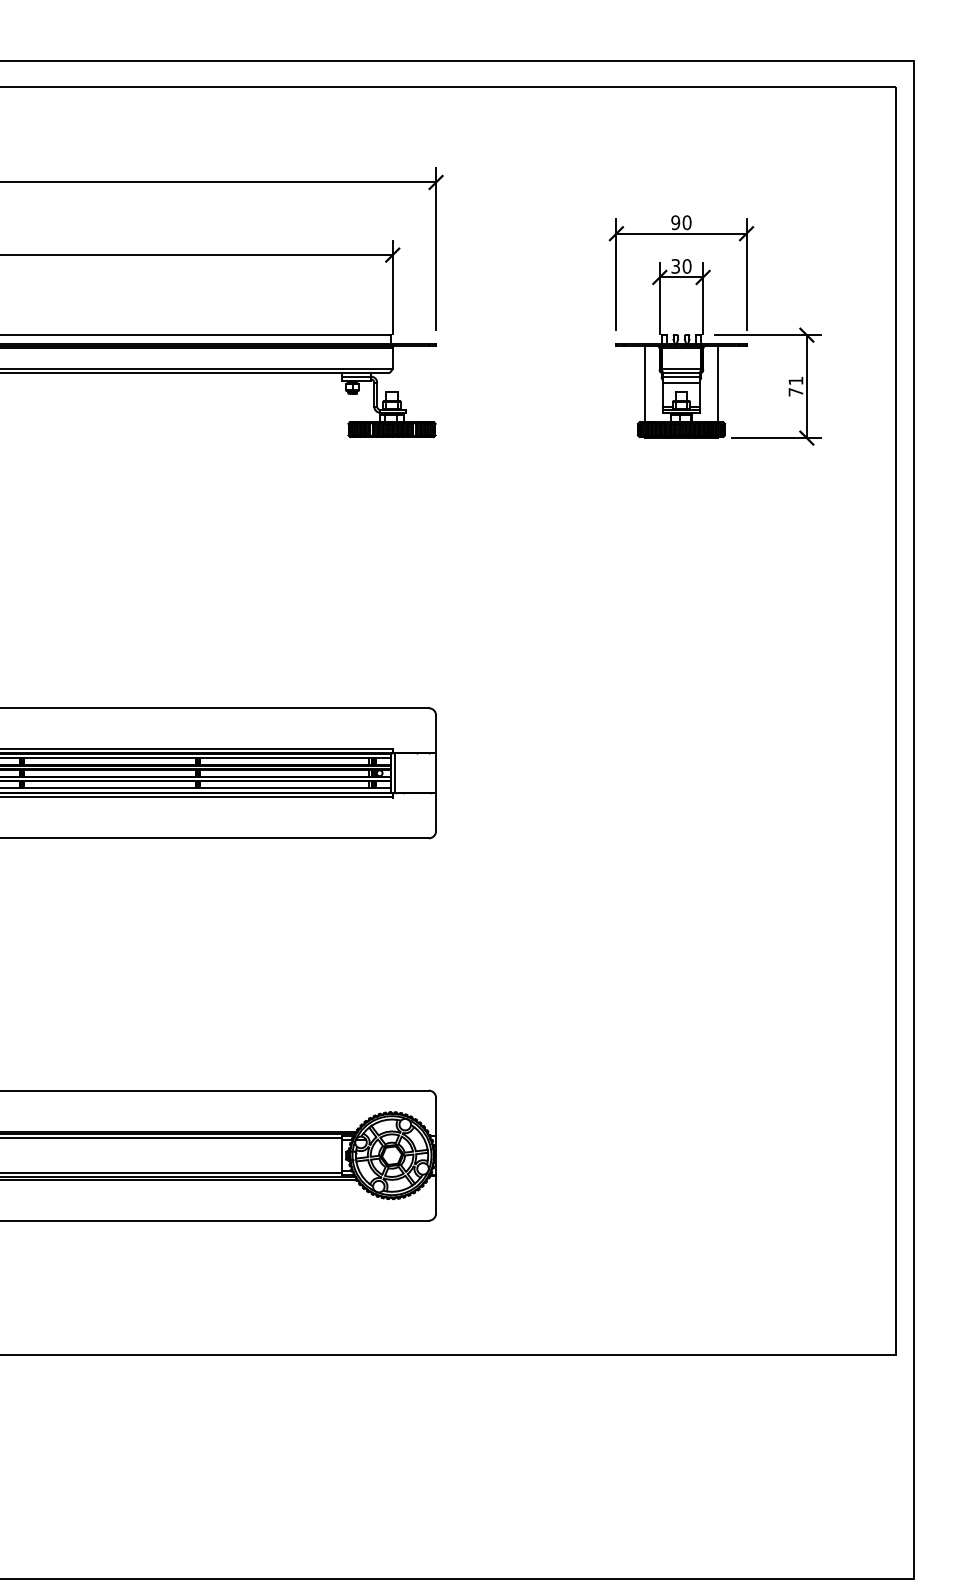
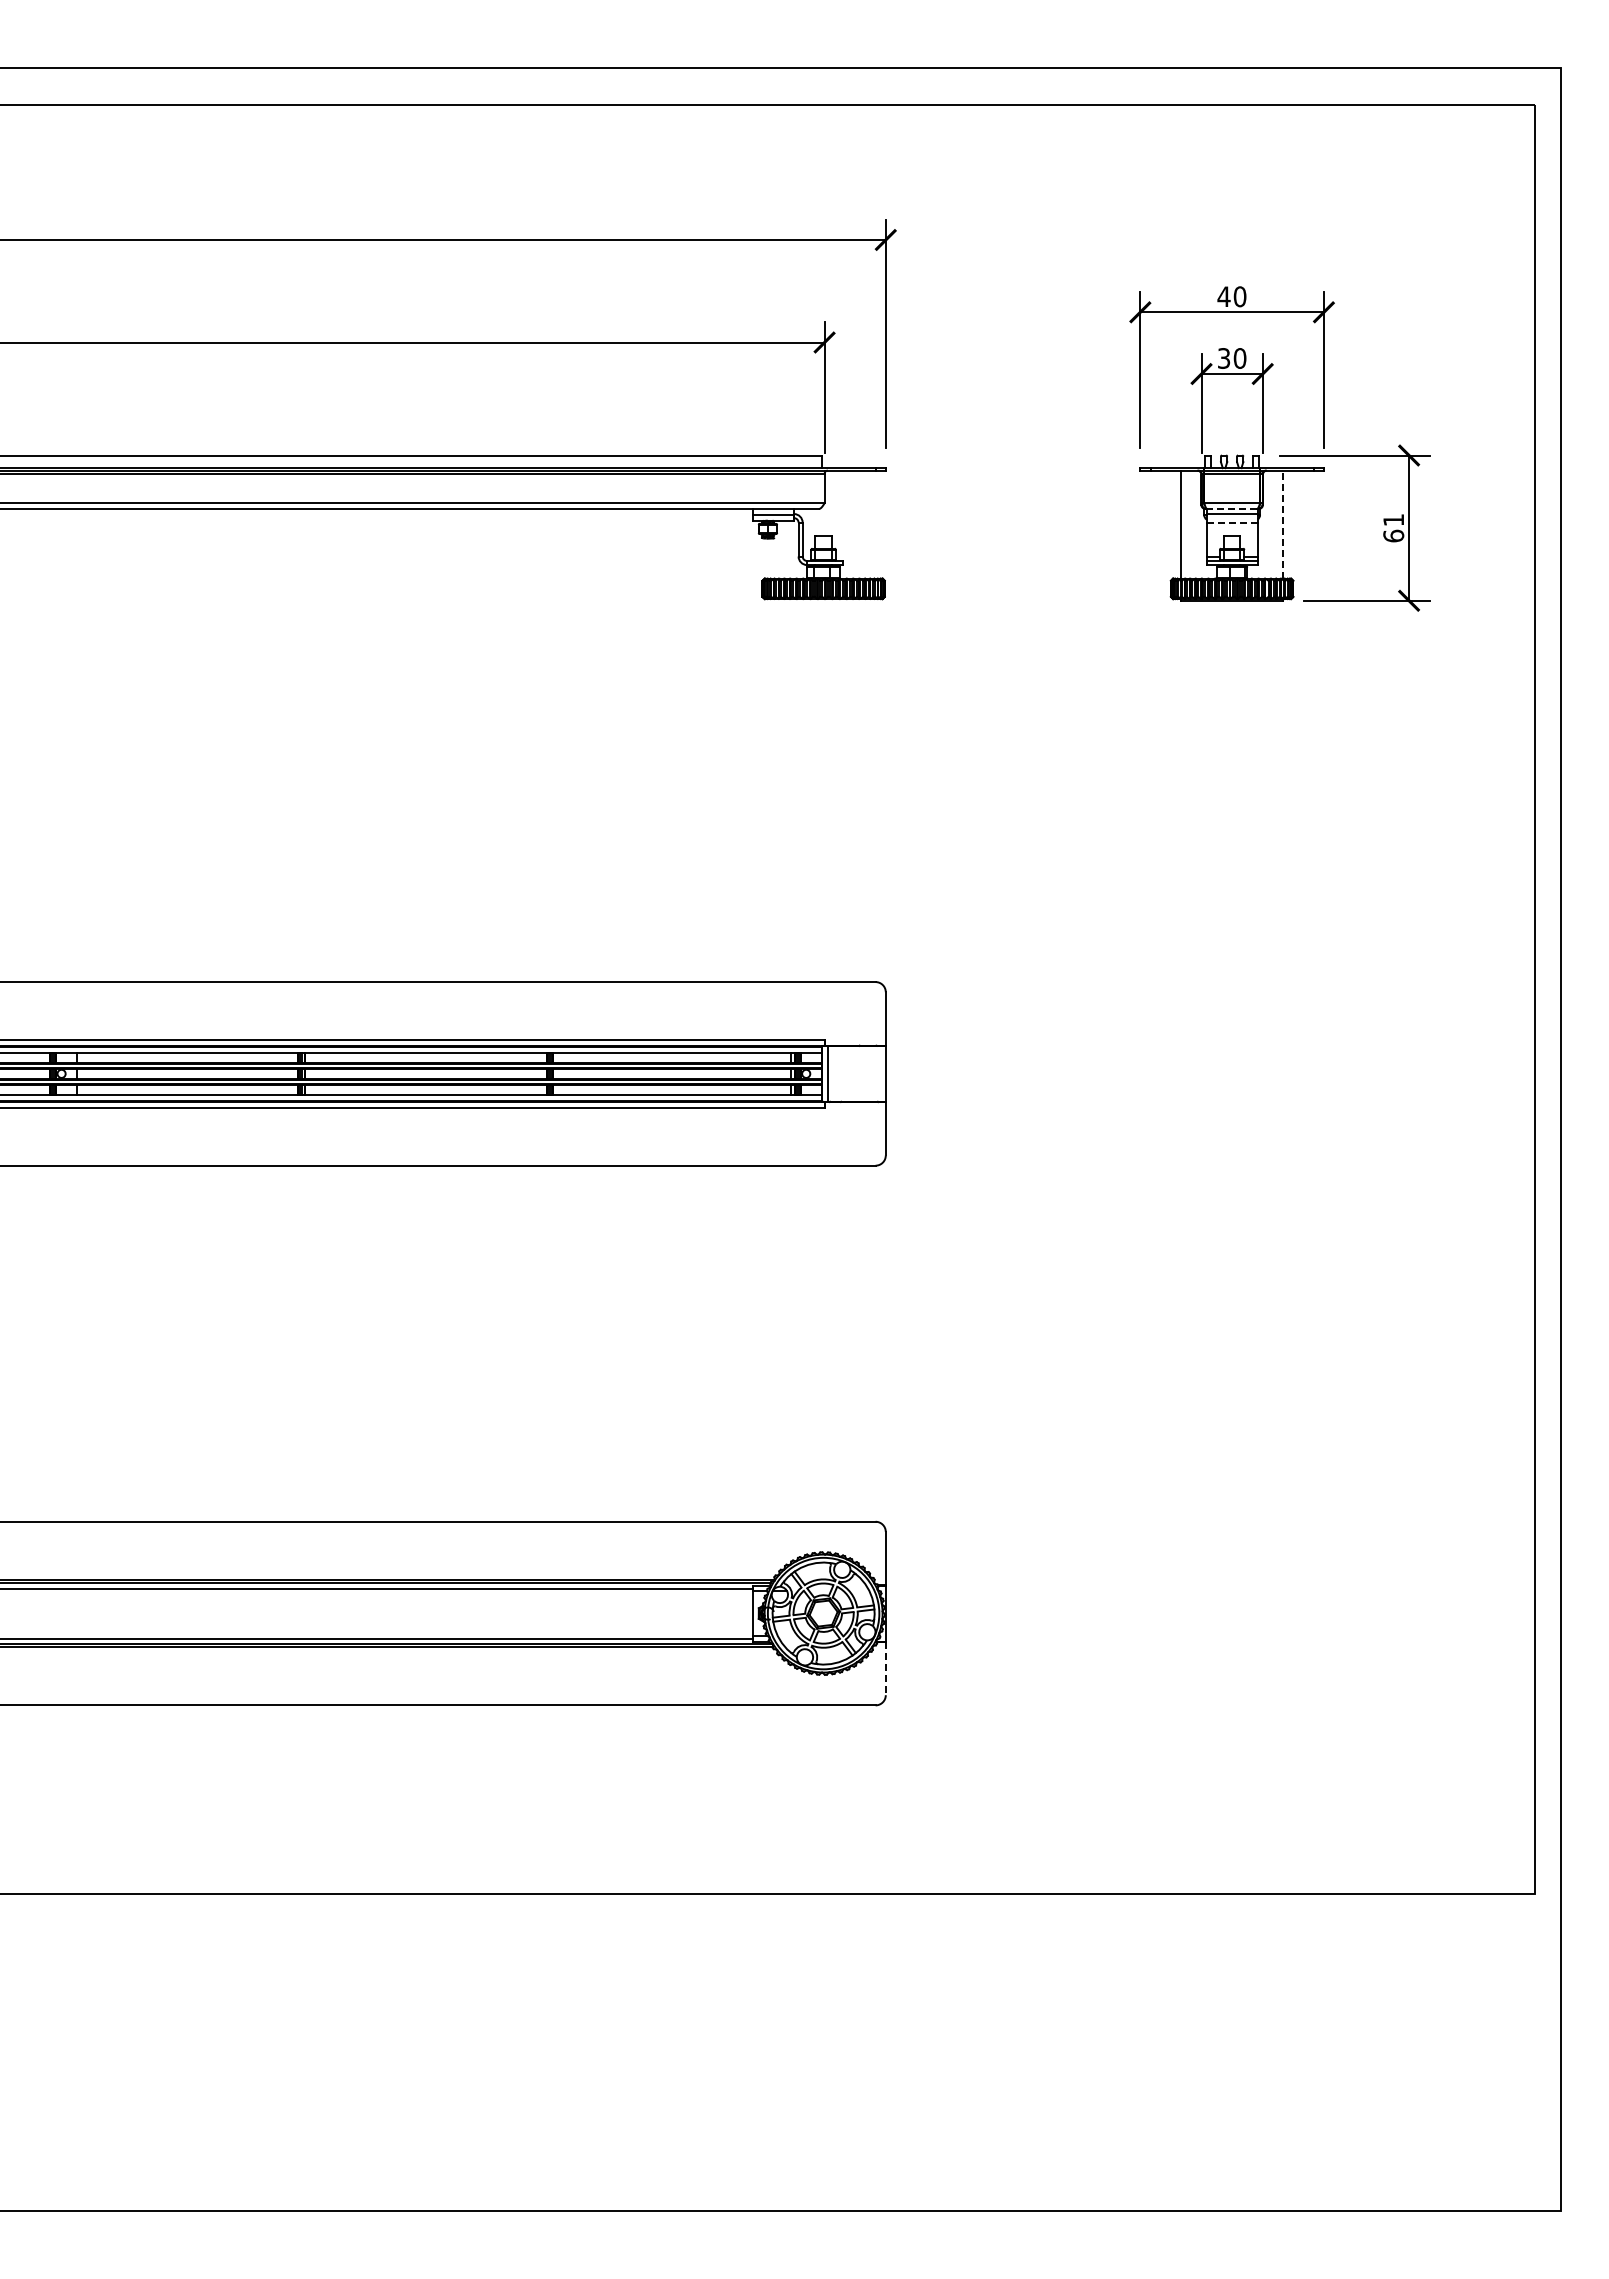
text: (675, 222) -> (1223, 296), 90 -> 40
line: (681, 372) -> (1232, 508), solid -> dashed
line: (681, 382) -> (1232, 522), solid -> dashed
line: (717, 384) -> (1283, 524), solid -> dashed
text: (795, 391) -> (1393, 535), 71 -> 61
line: (435, 1194) -> (885, 1668), solid -> dashed

